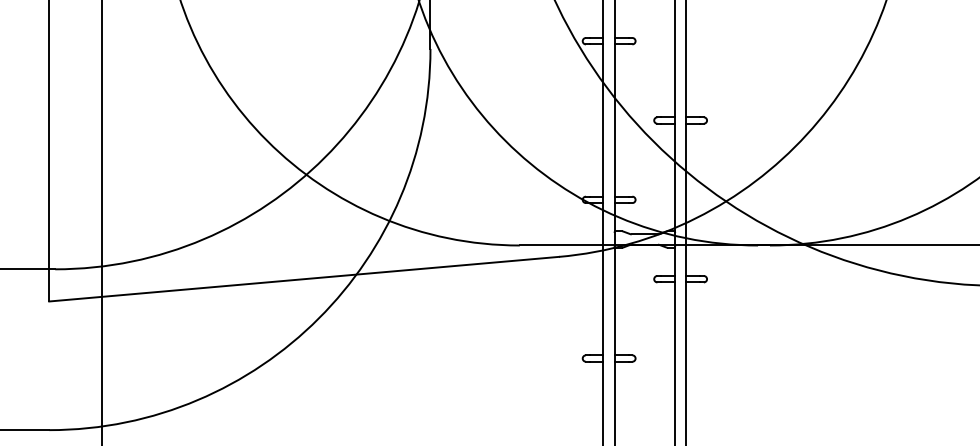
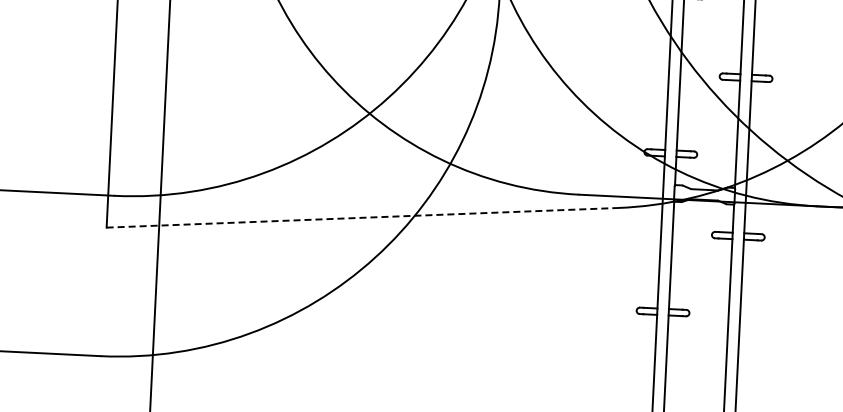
line: (304, 279) -> (362, 218), solid -> dashed

